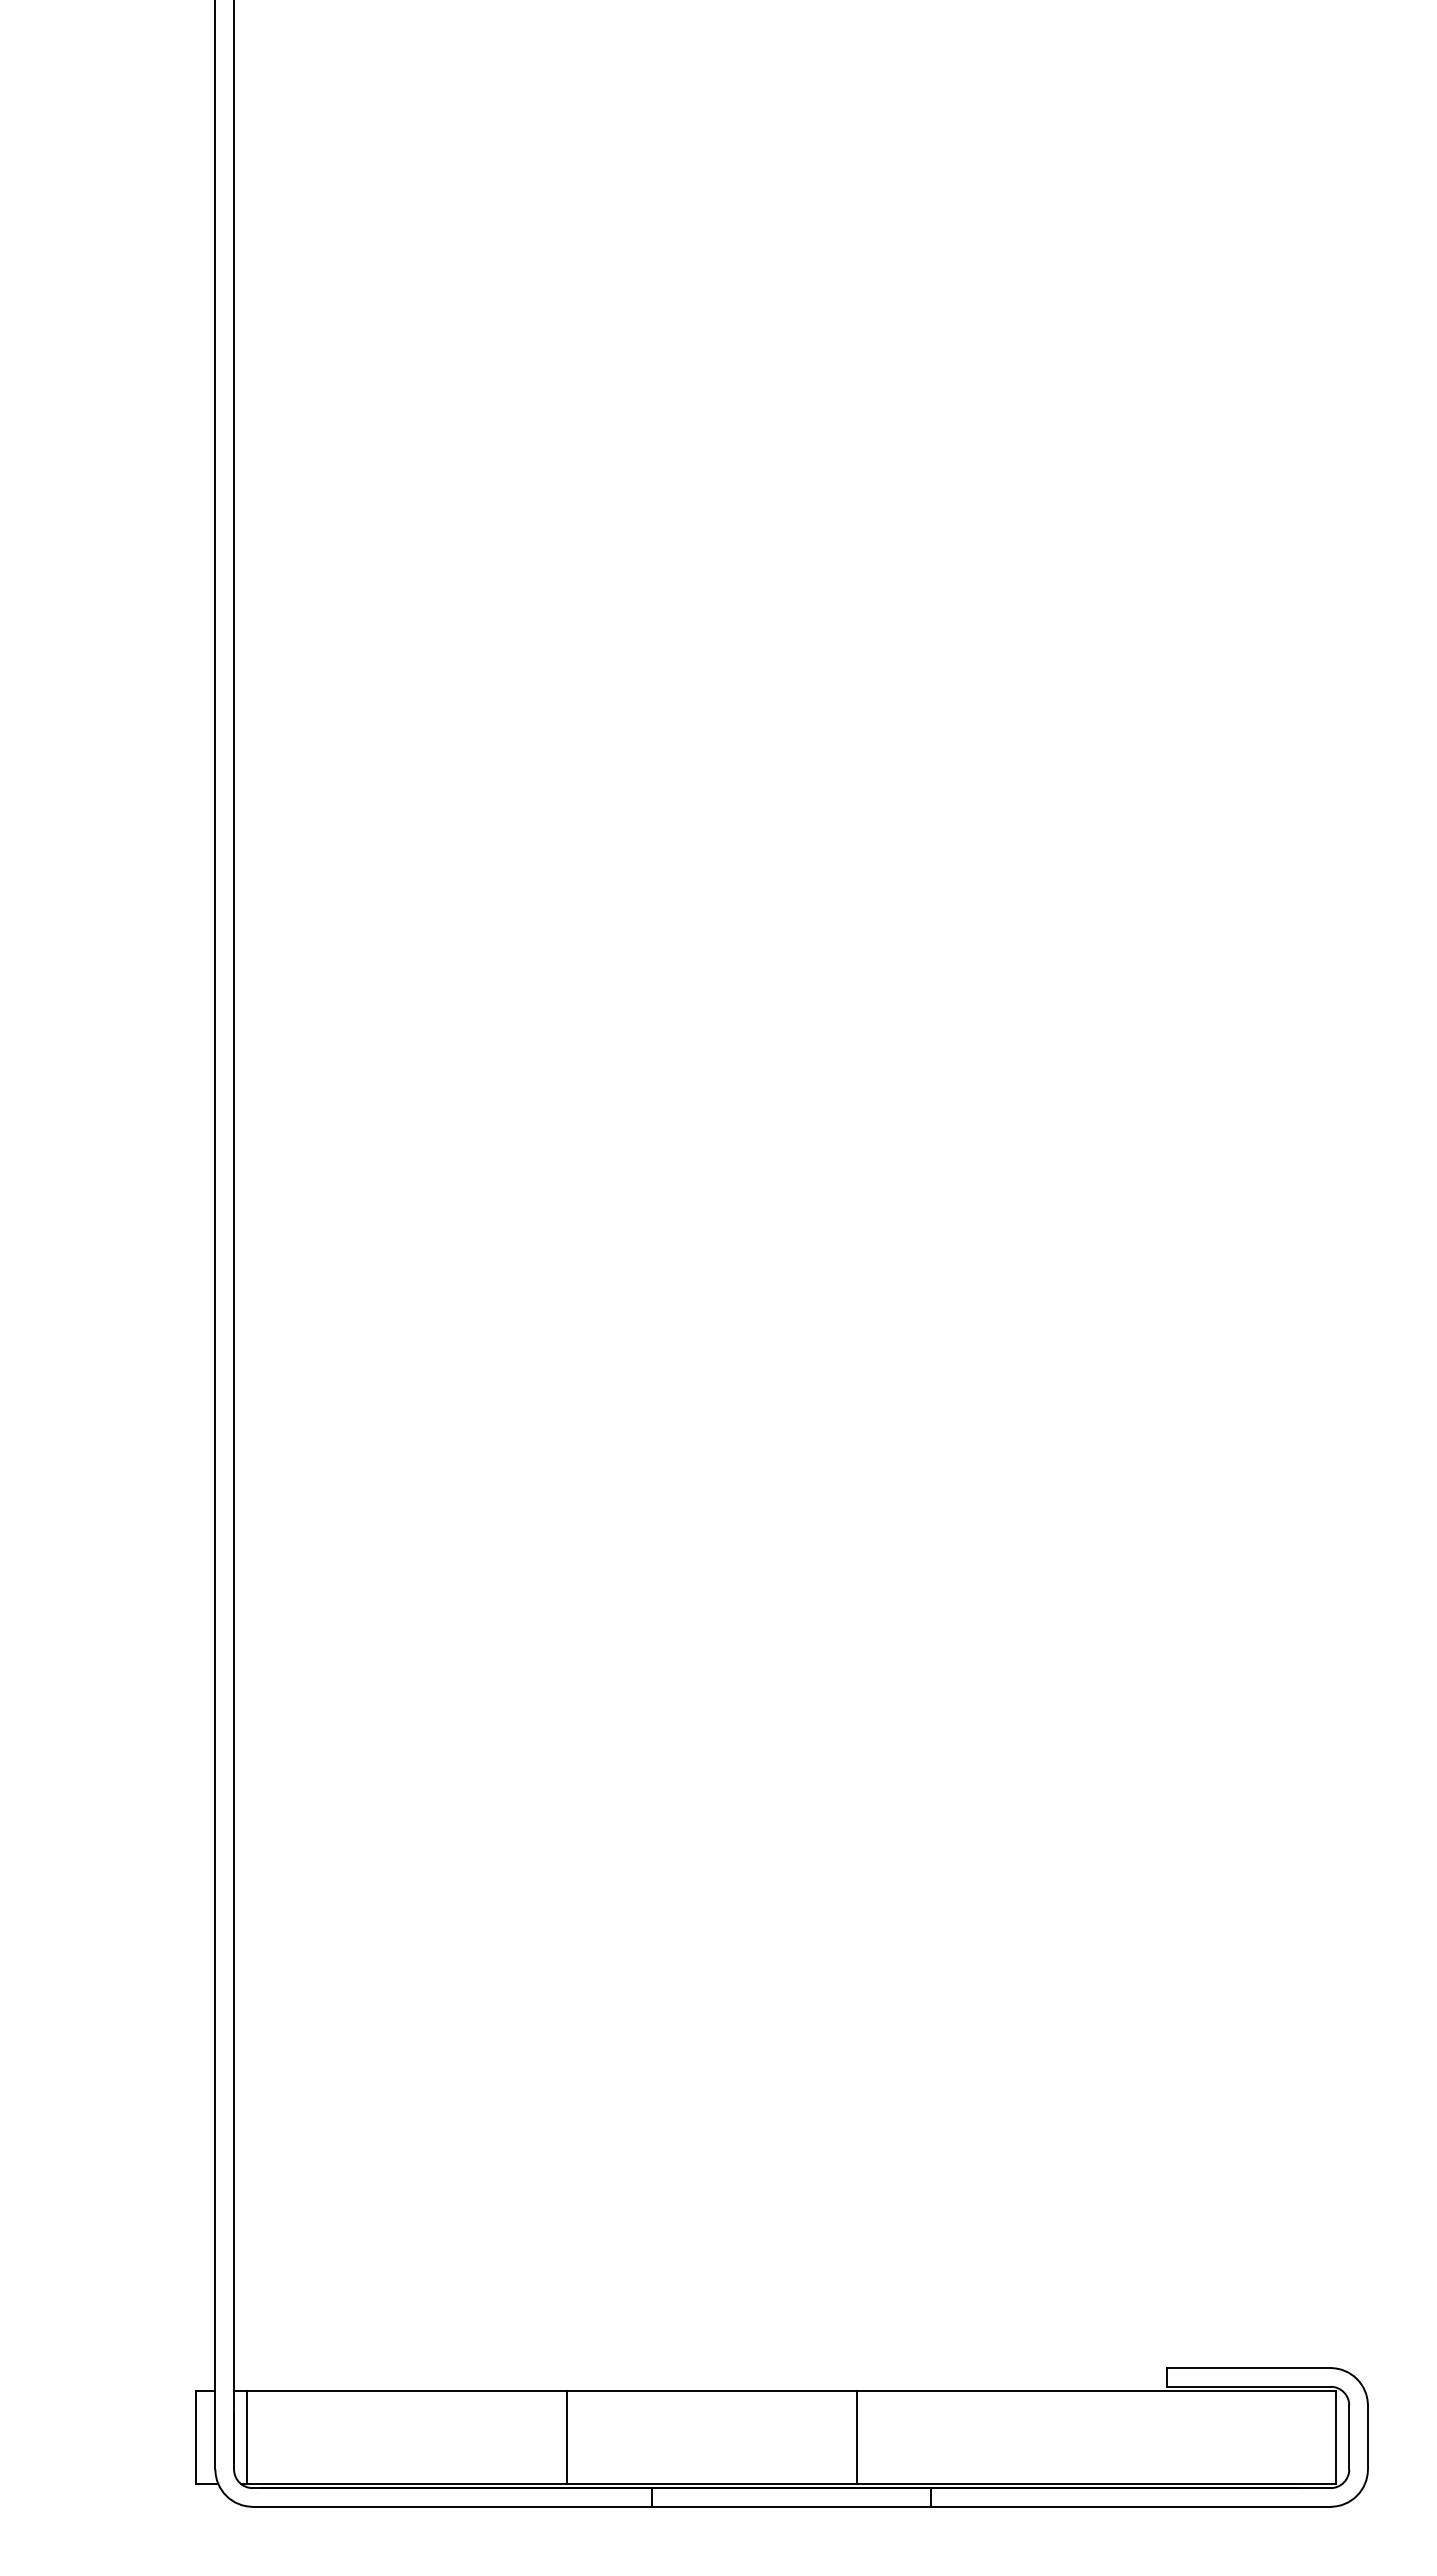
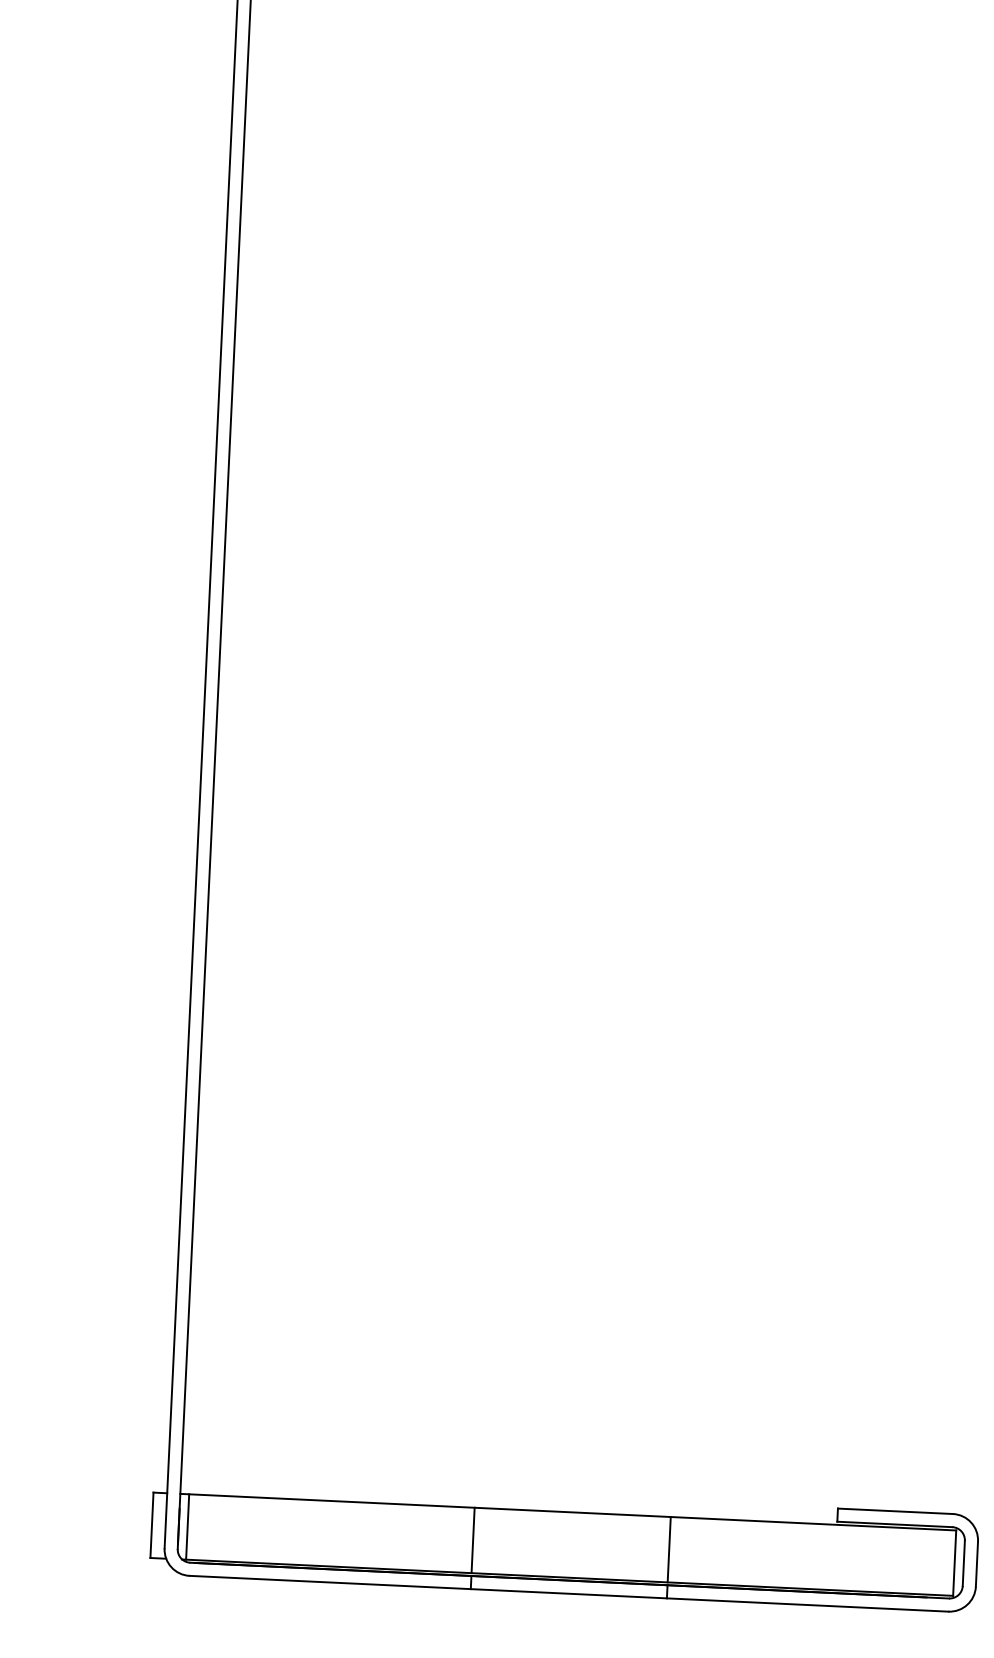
line: (567, 2437) -> (473, 1540), moved
line: (856, 2437) -> (669, 1549), moved

